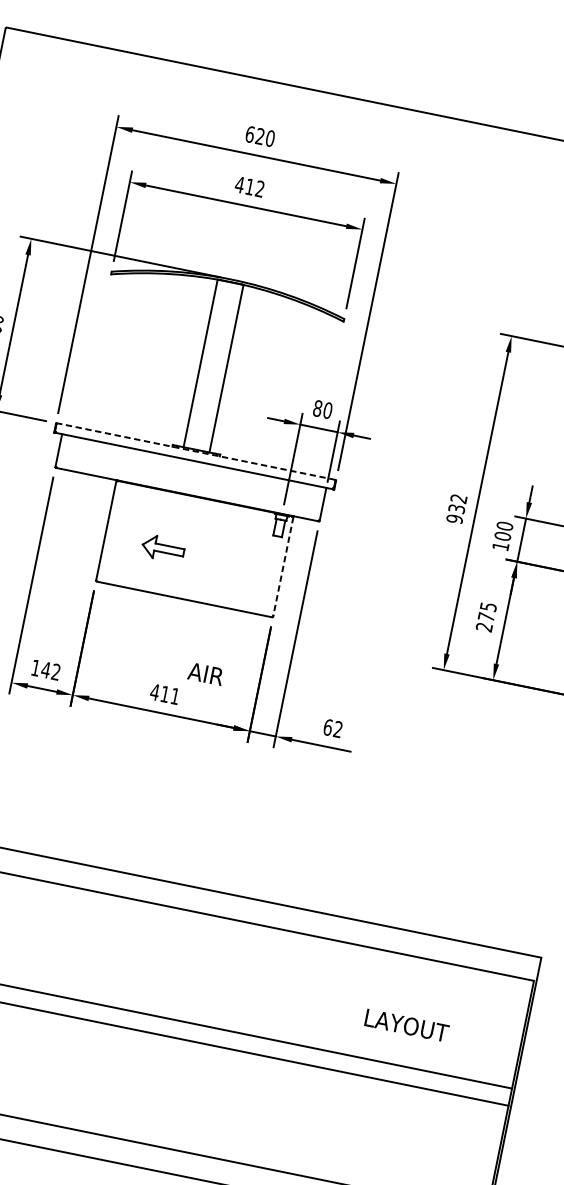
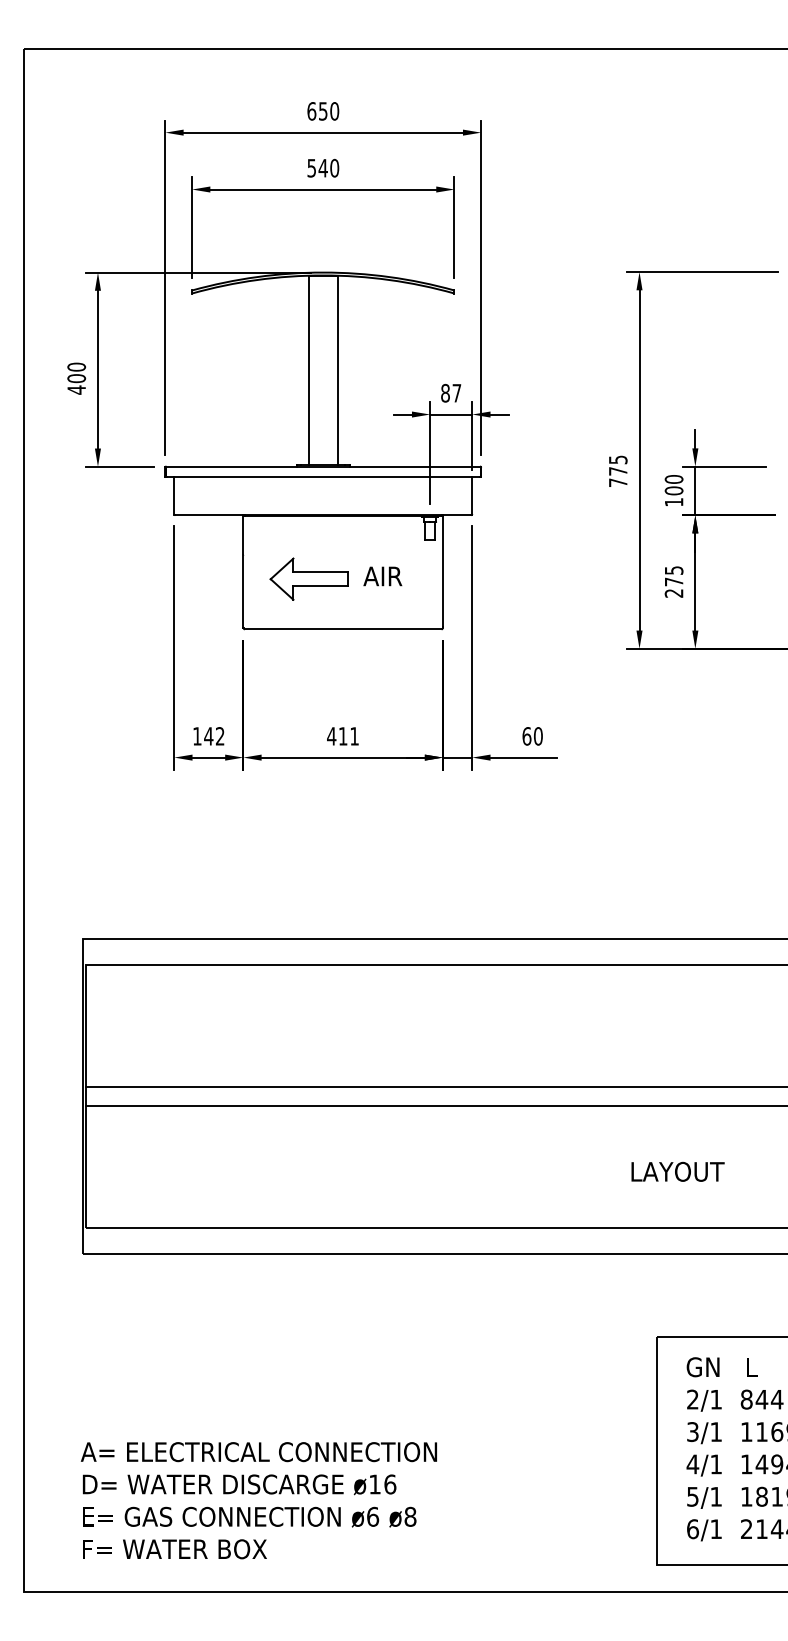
text: (260, 136) -> (323, 111), 620 -> 650
text: (250, 187) -> (323, 168), 412 -> 540
text: (327, 410) -> (456, 393), 80 -> 87
line: (195, 451) -> (322, 466), dashed -> solid
text: (456, 508) -> (617, 471), 932 -> 775
part: (162, 548) -> (308, 578), size x1.67
line: (283, 566) -> (443, 571), dashed -> solid
text: (205, 674) -> (382, 576), moved
text: (337, 729) -> (537, 736), 62 -> 60
text: (406, 1025) -> (677, 1171), moved

